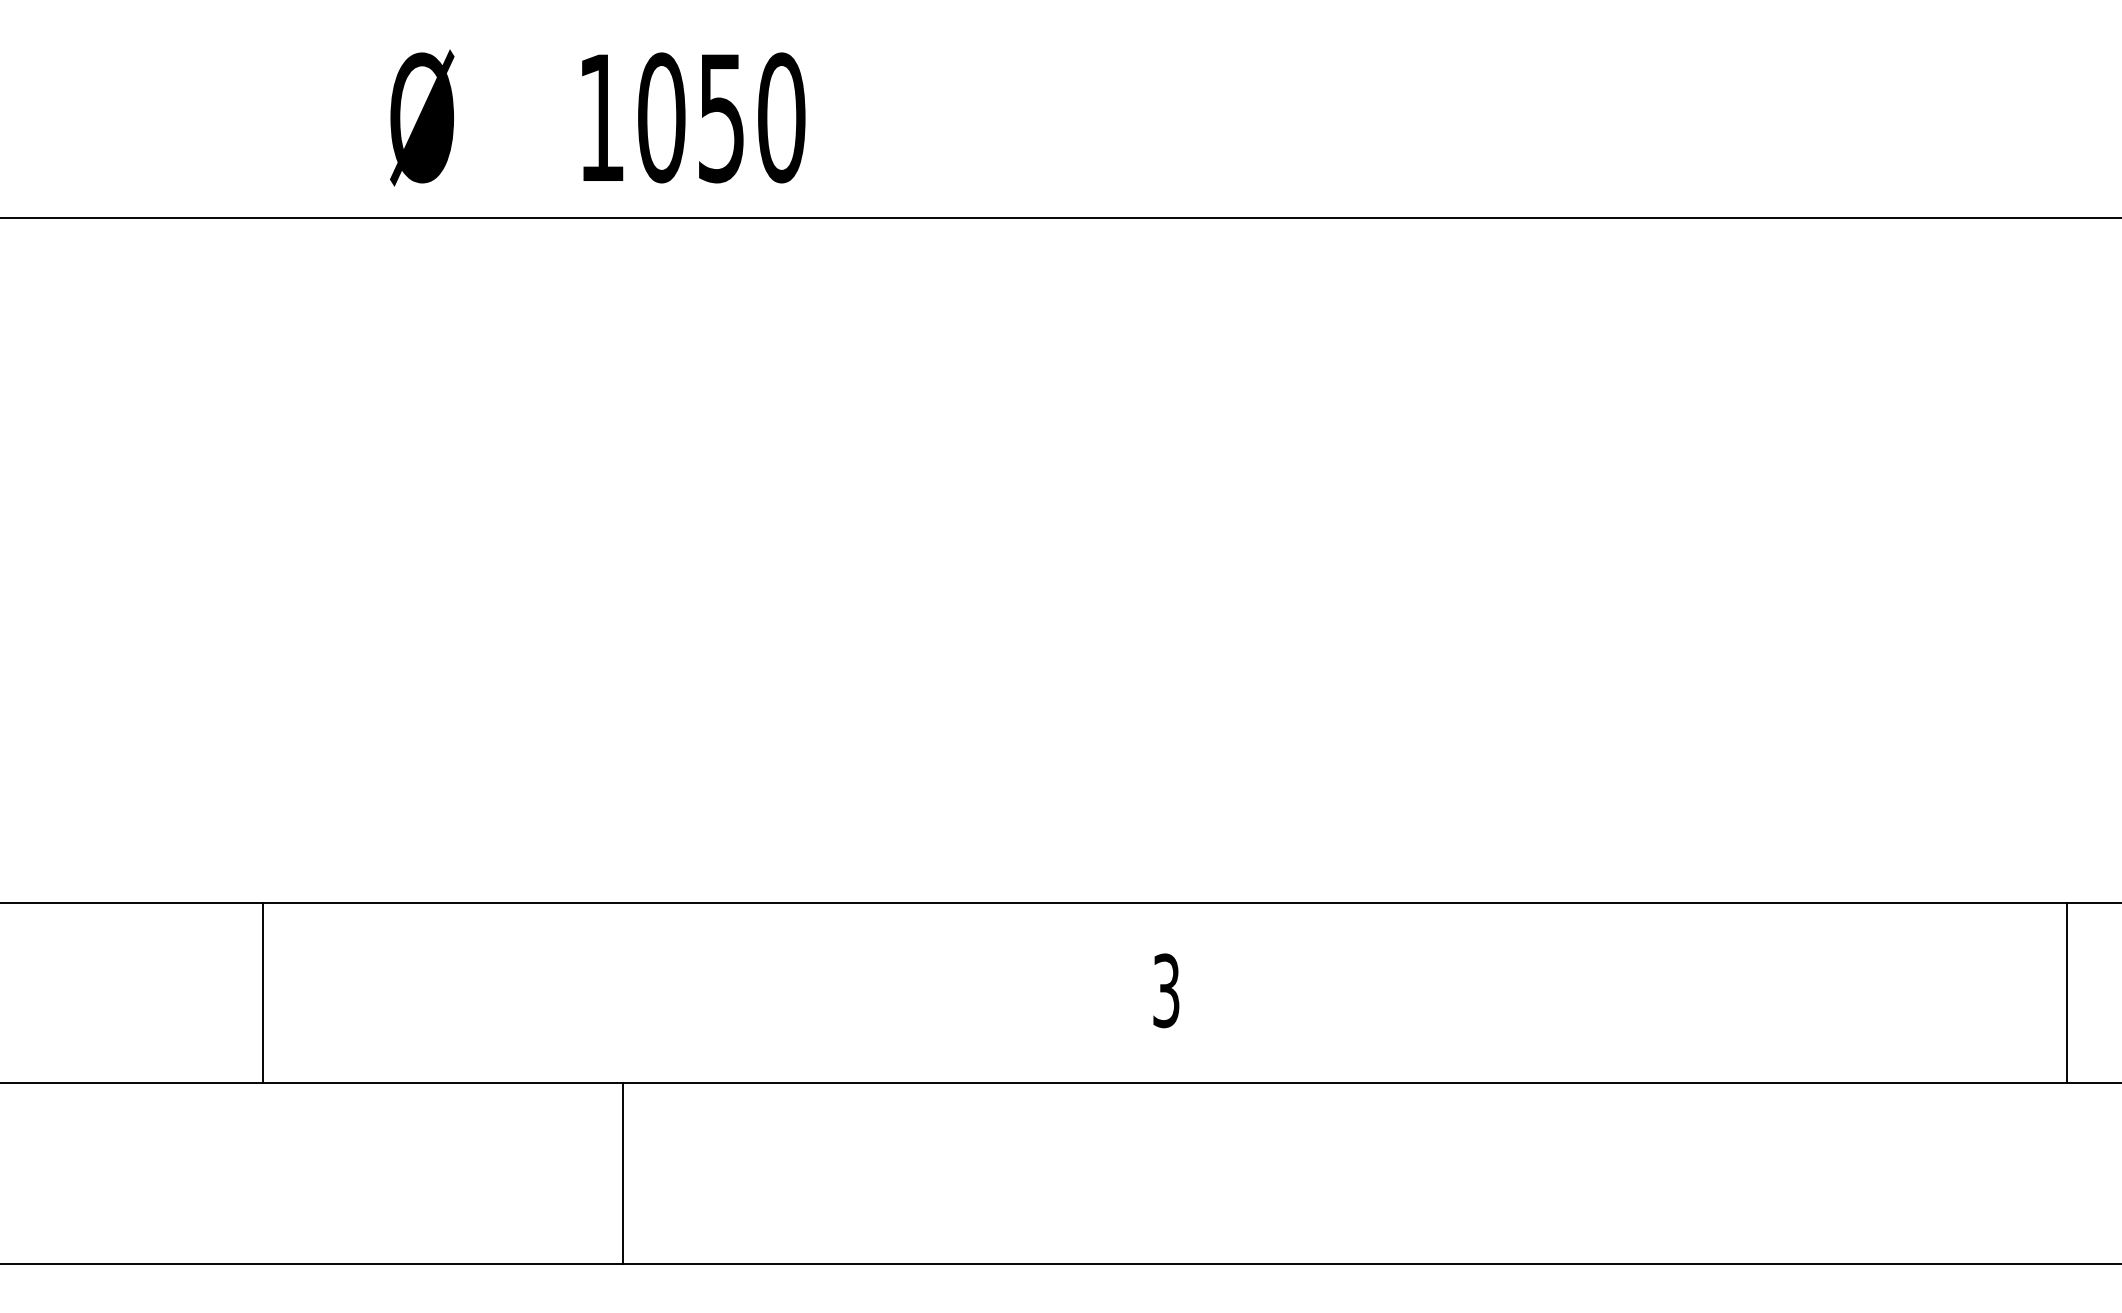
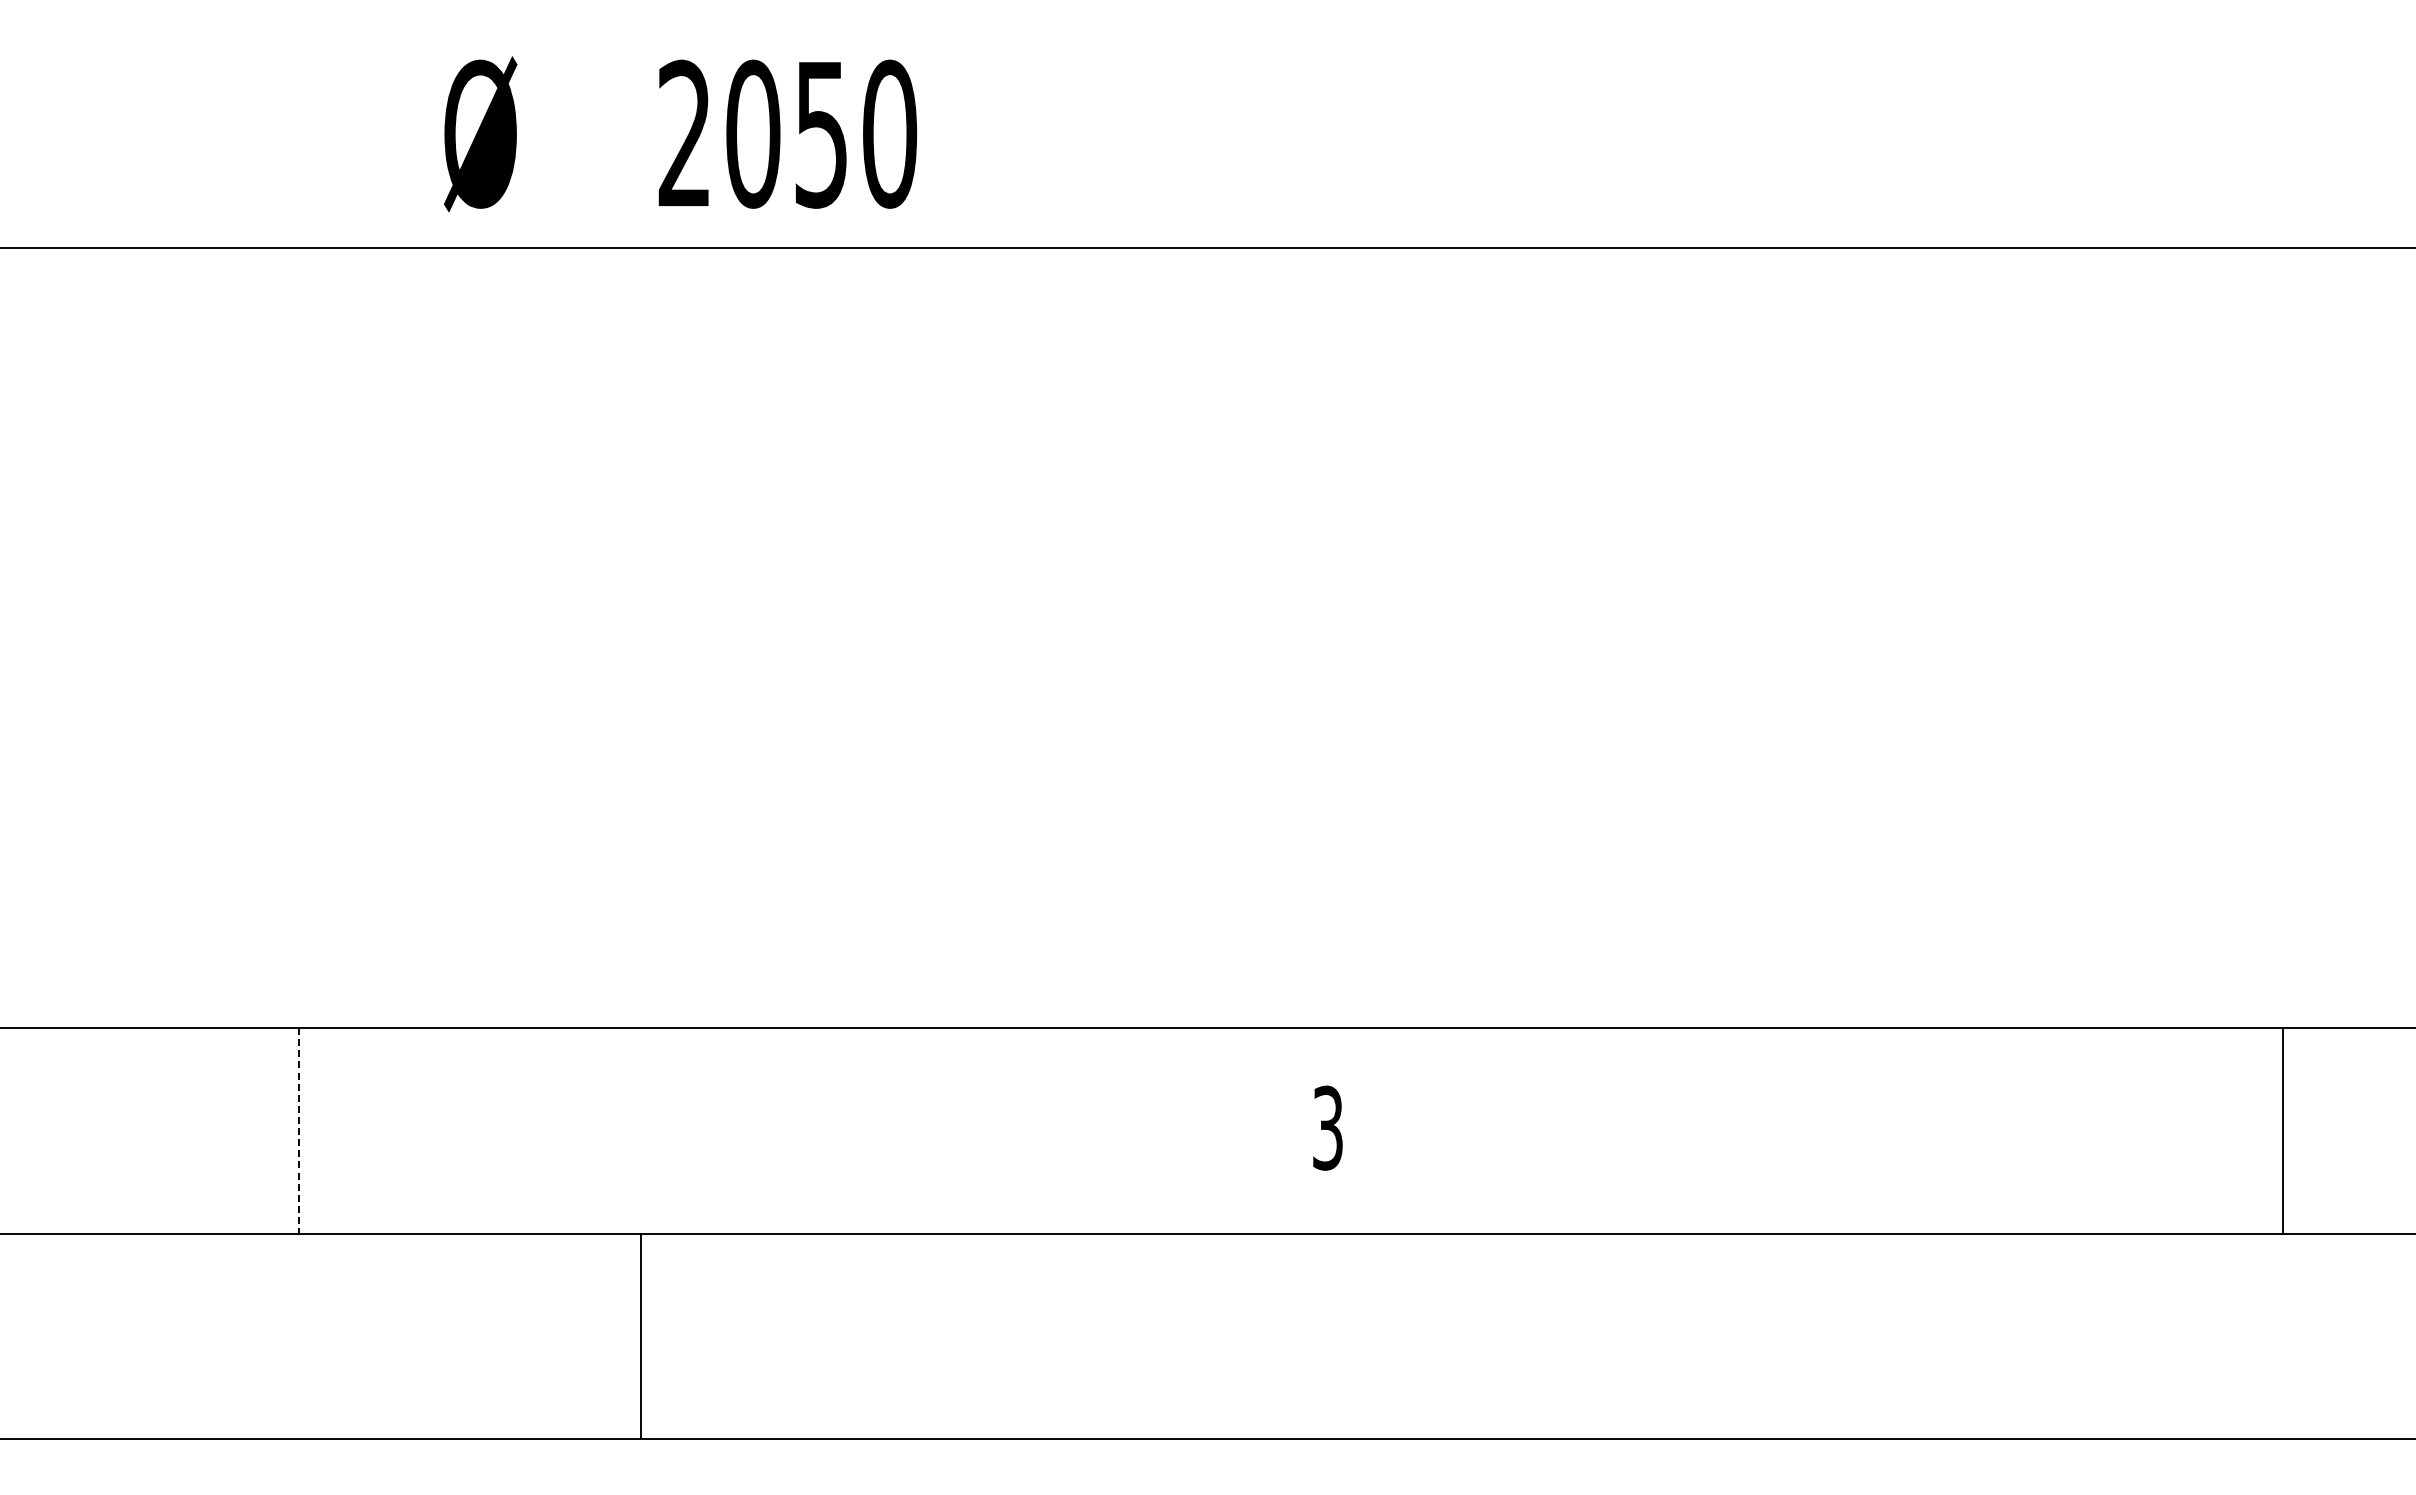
text: (600, 116) -> (683, 132), 1050 -> 2050
line: (262, 992) -> (298, 1130), solid -> dashed
line: (2066, 992) -> (2282, 1130), moved
line: (623, 1173) -> (640, 1336), moved

